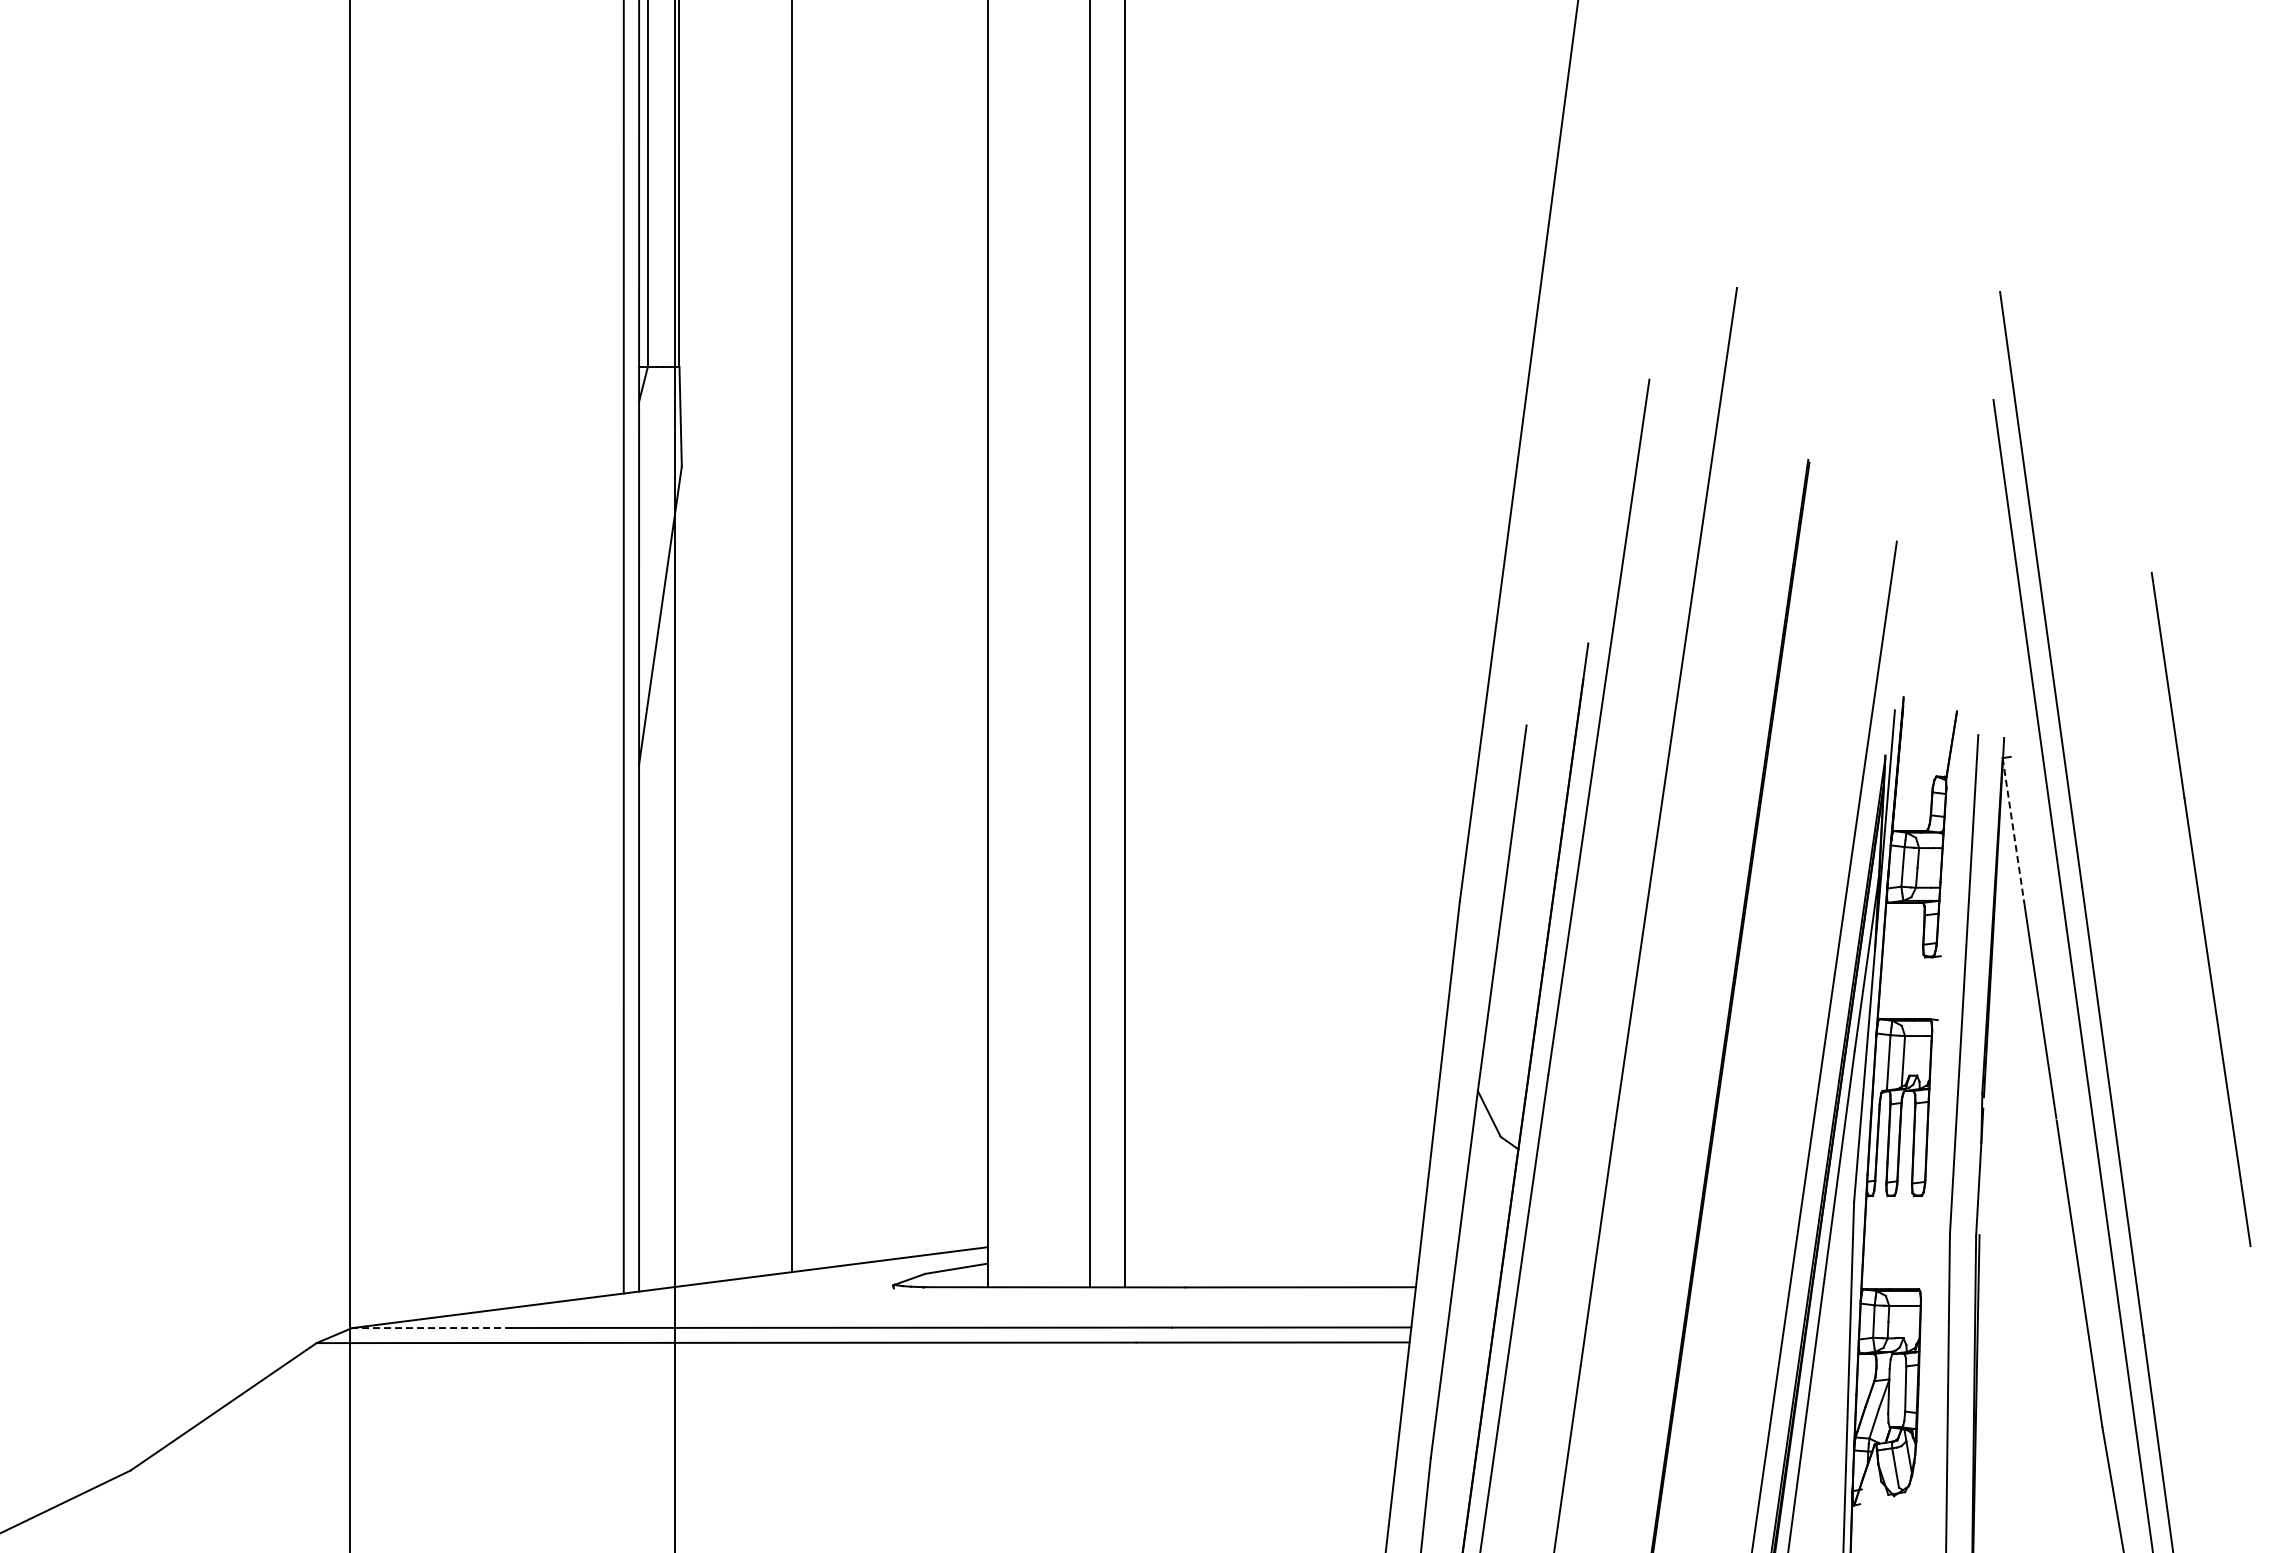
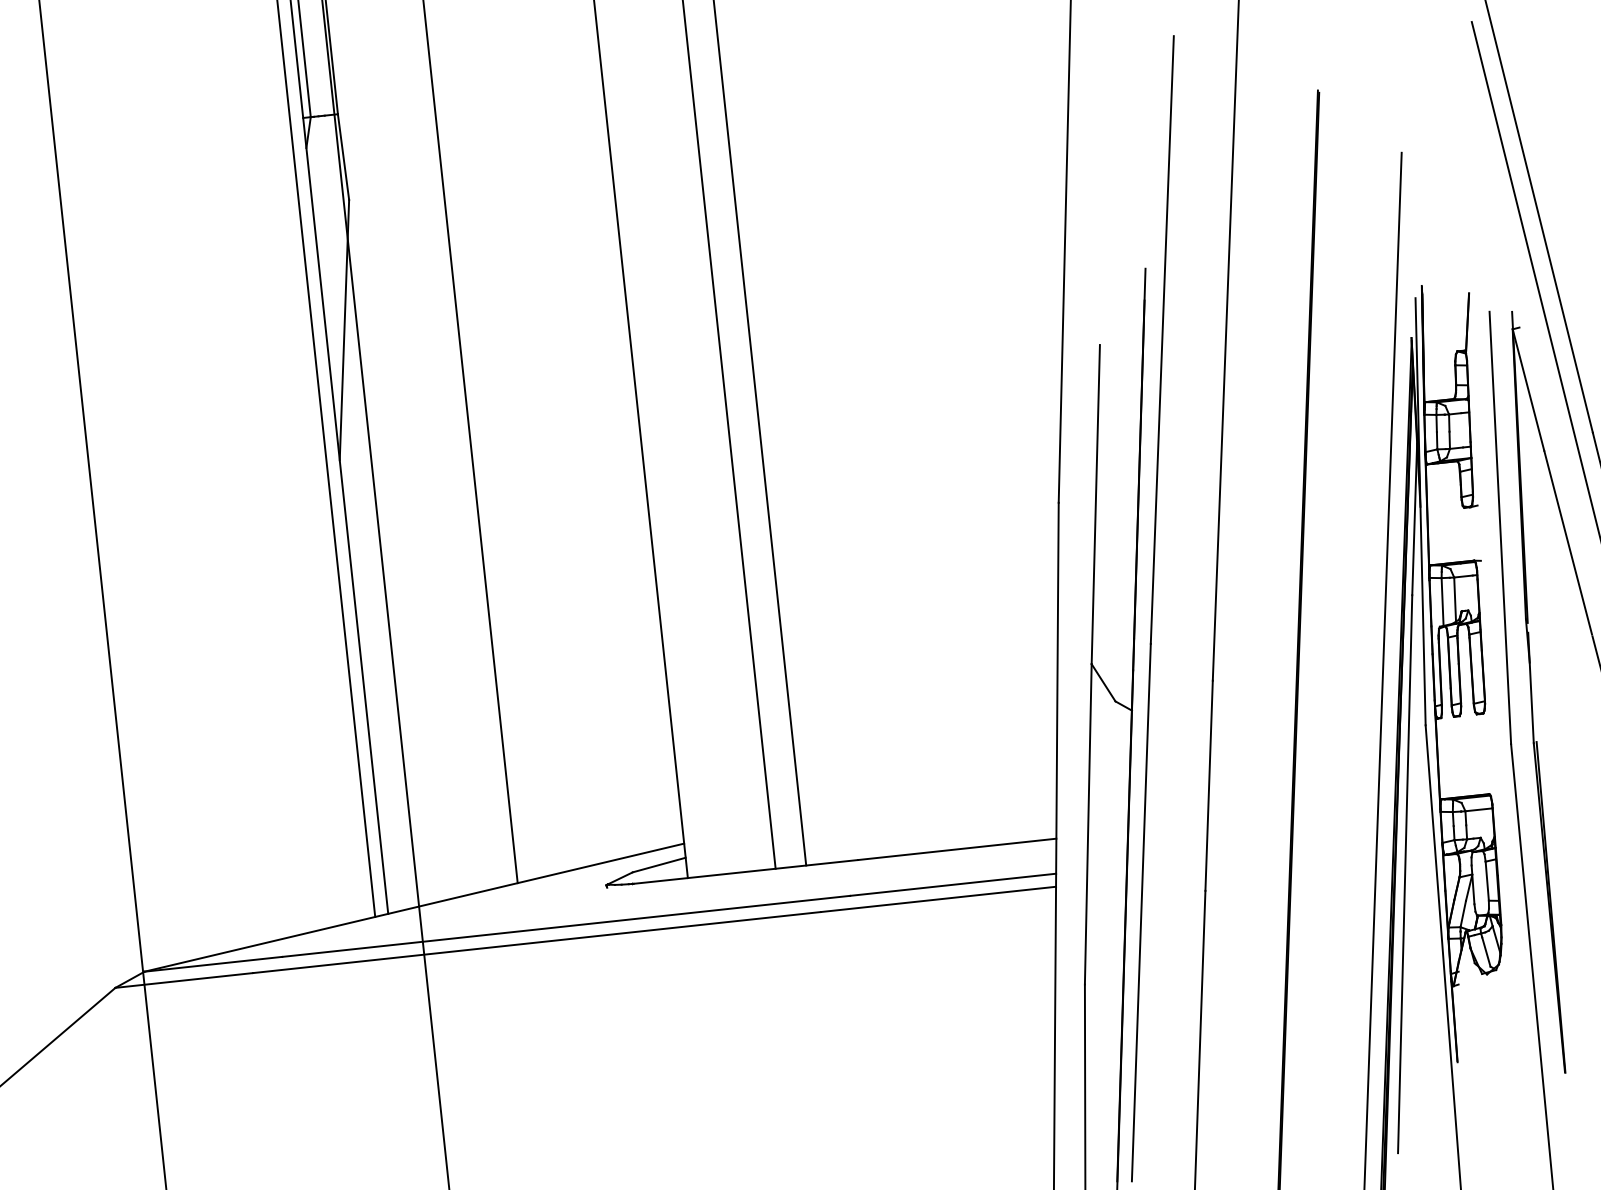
line: (2013, 830) -> (1528, 390), dashed -> solid
line: (432, 1328) -> (213, 964), dashed -> solid

